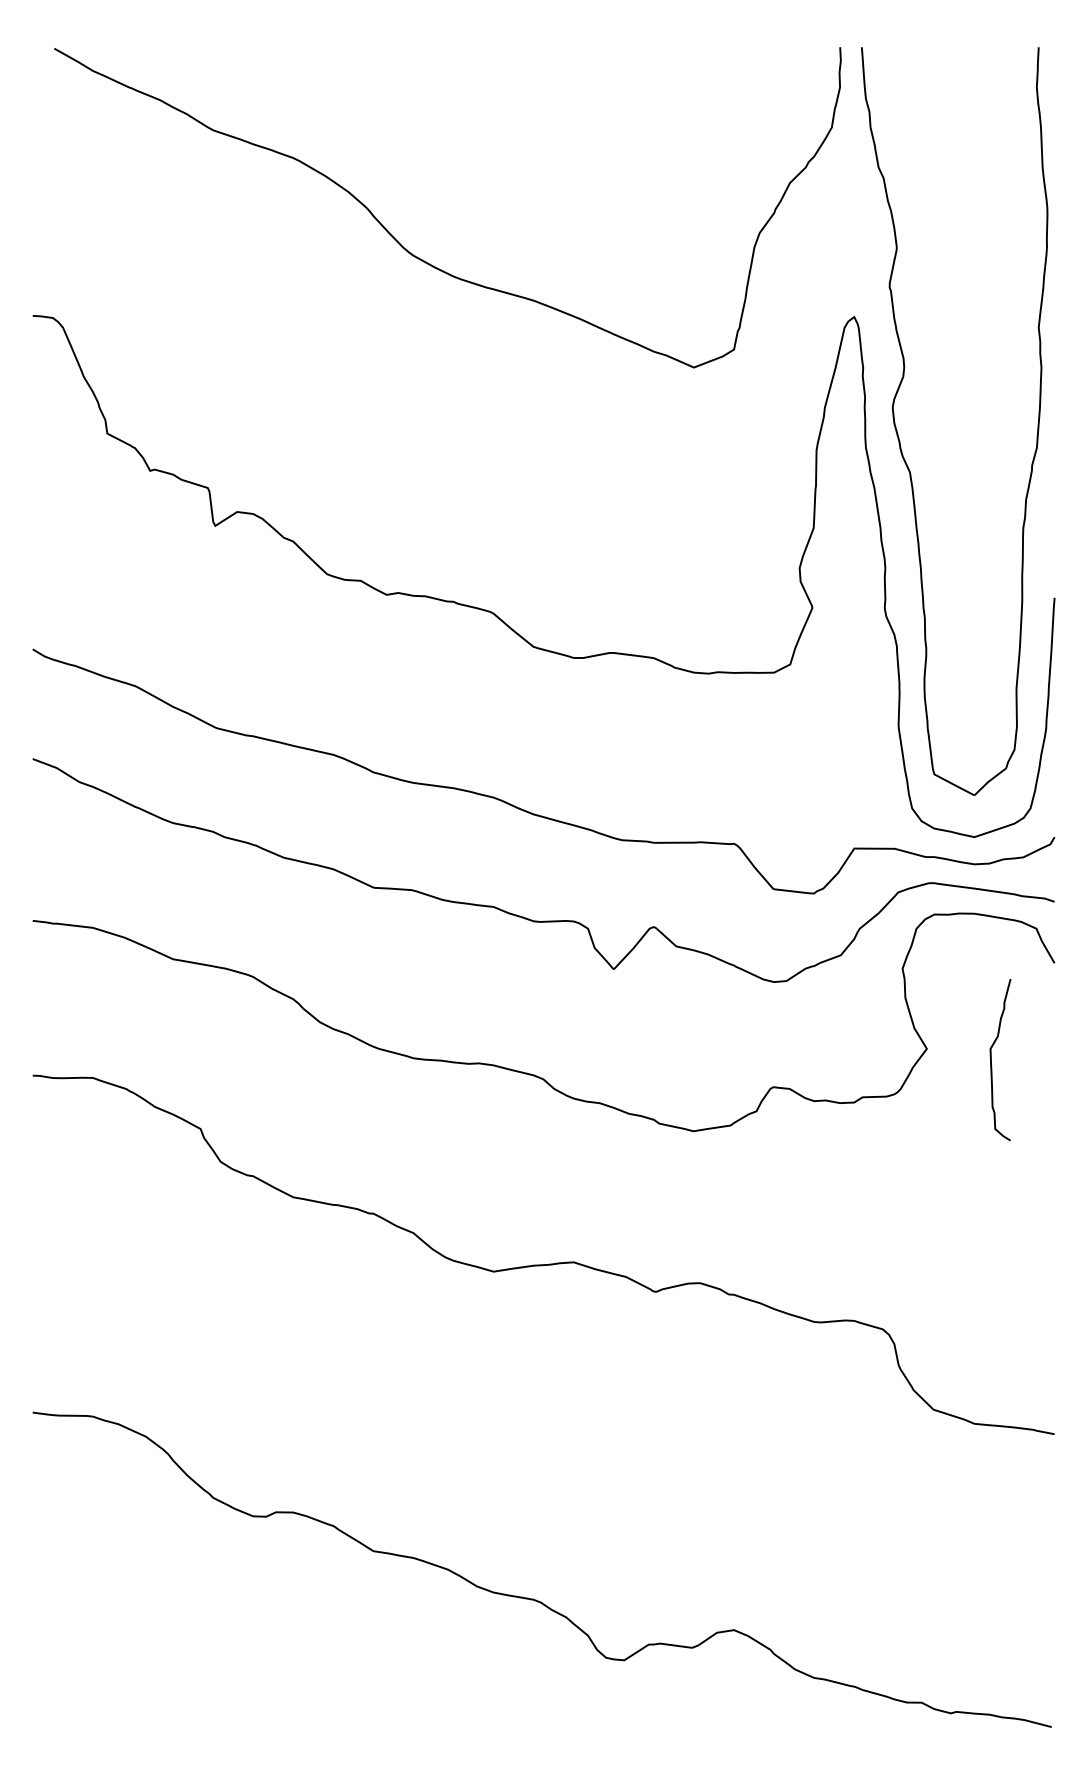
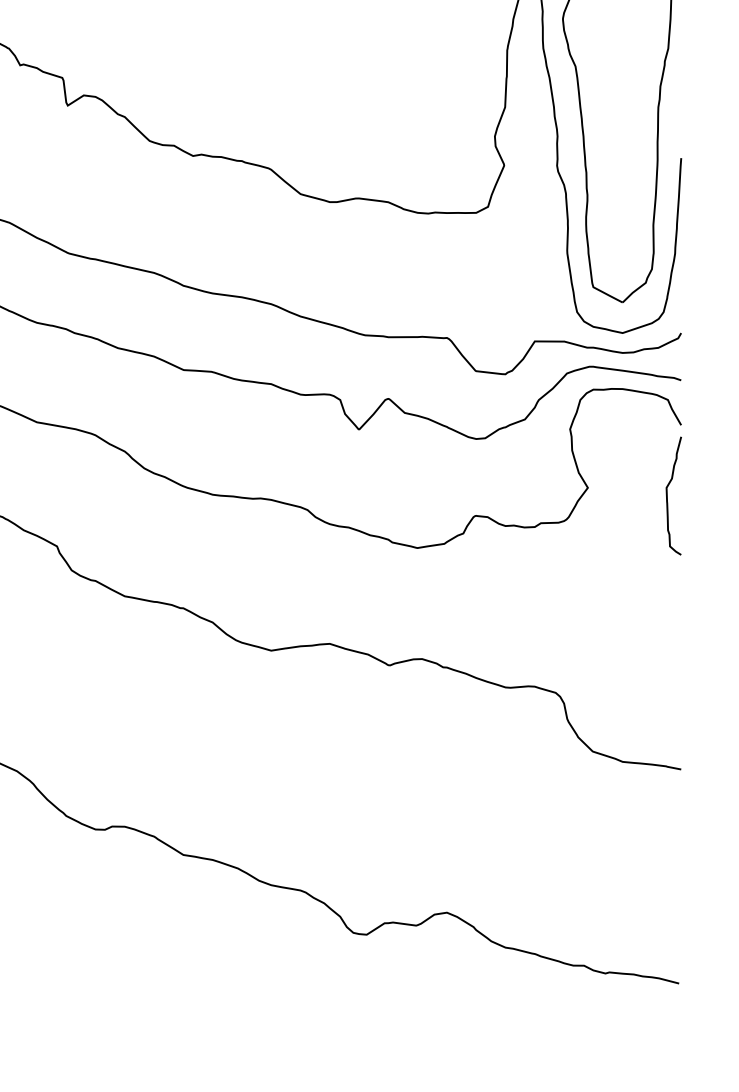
curve: (991, 1060) -> (667, 496), moved

